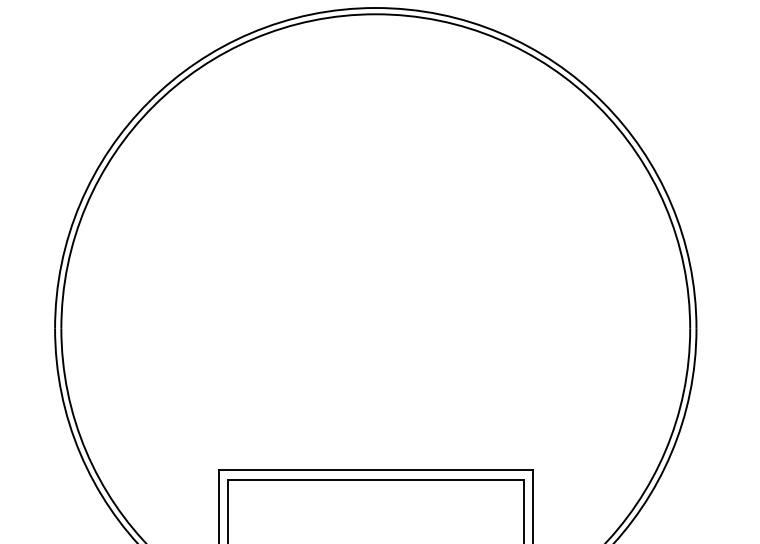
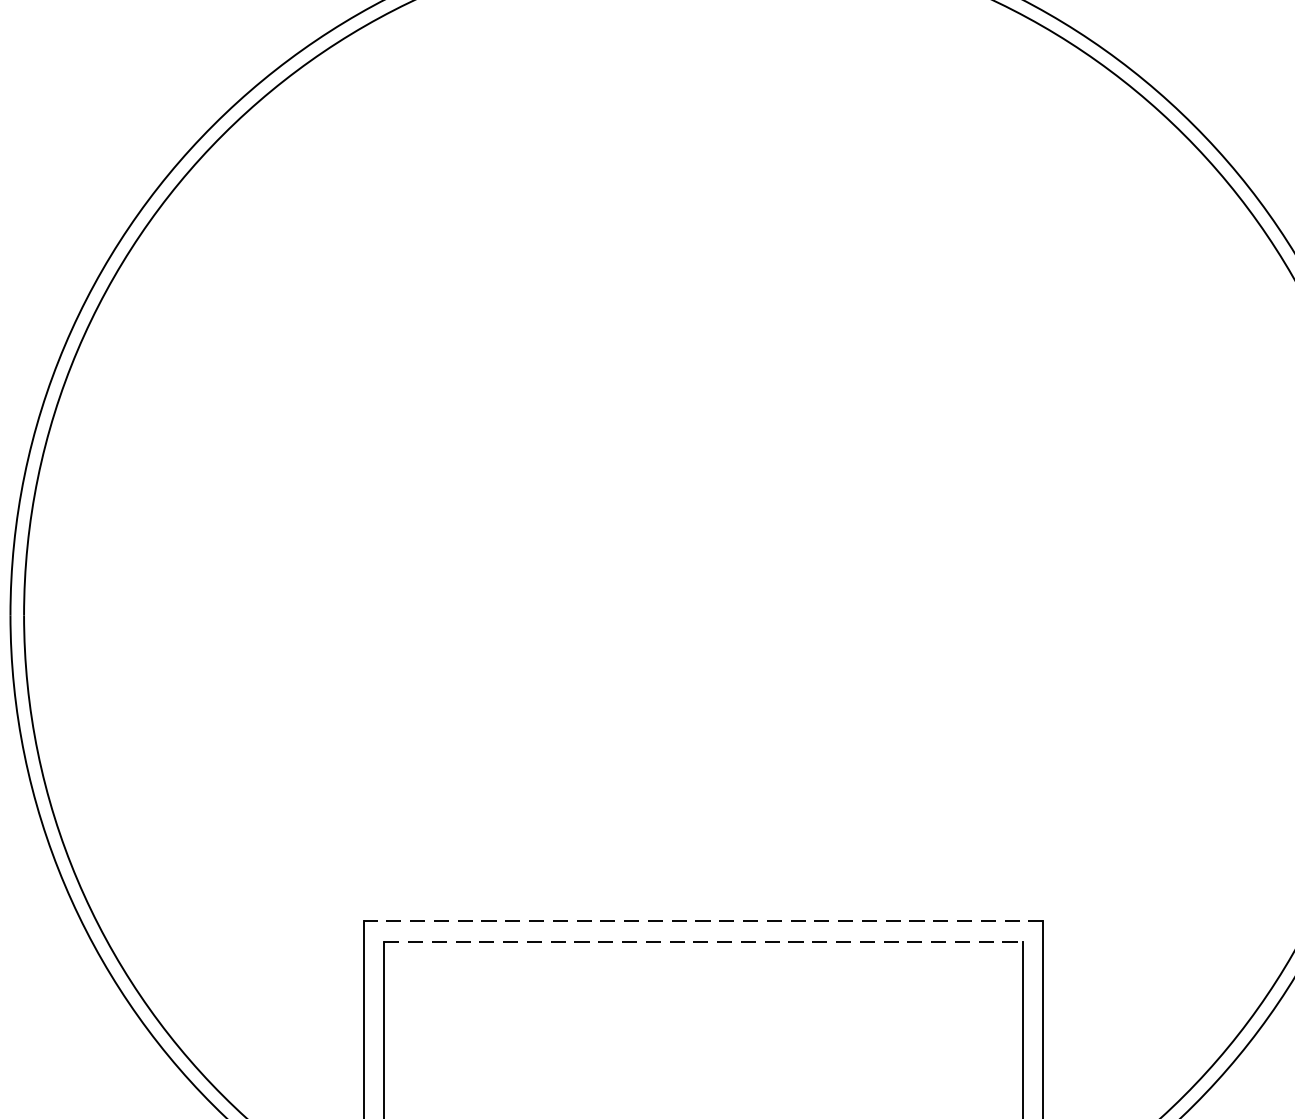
line: (375, 470) -> (703, 921), solid -> dashed
line: (375, 479) -> (703, 941), solid -> dashed

